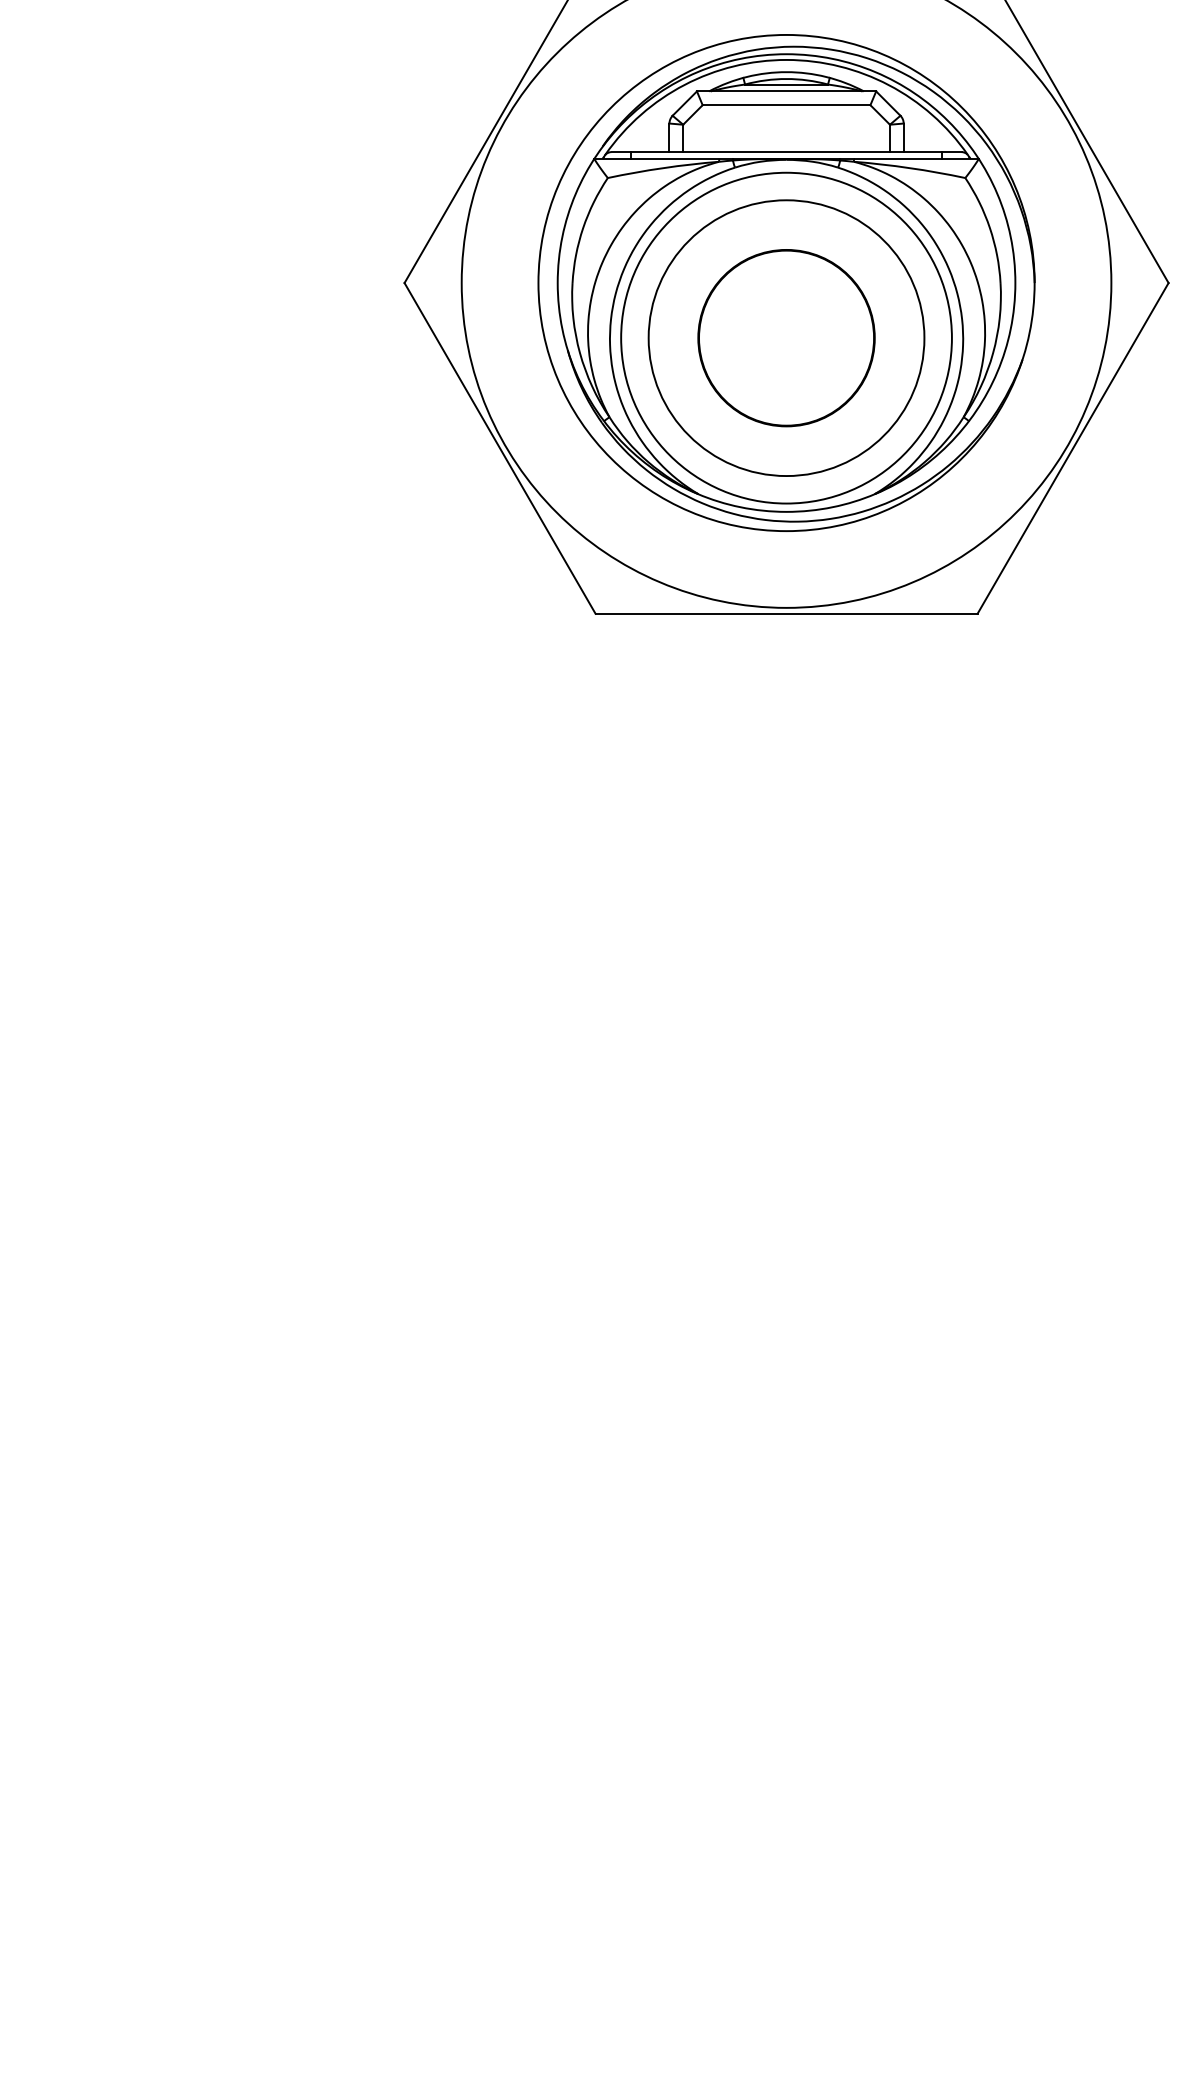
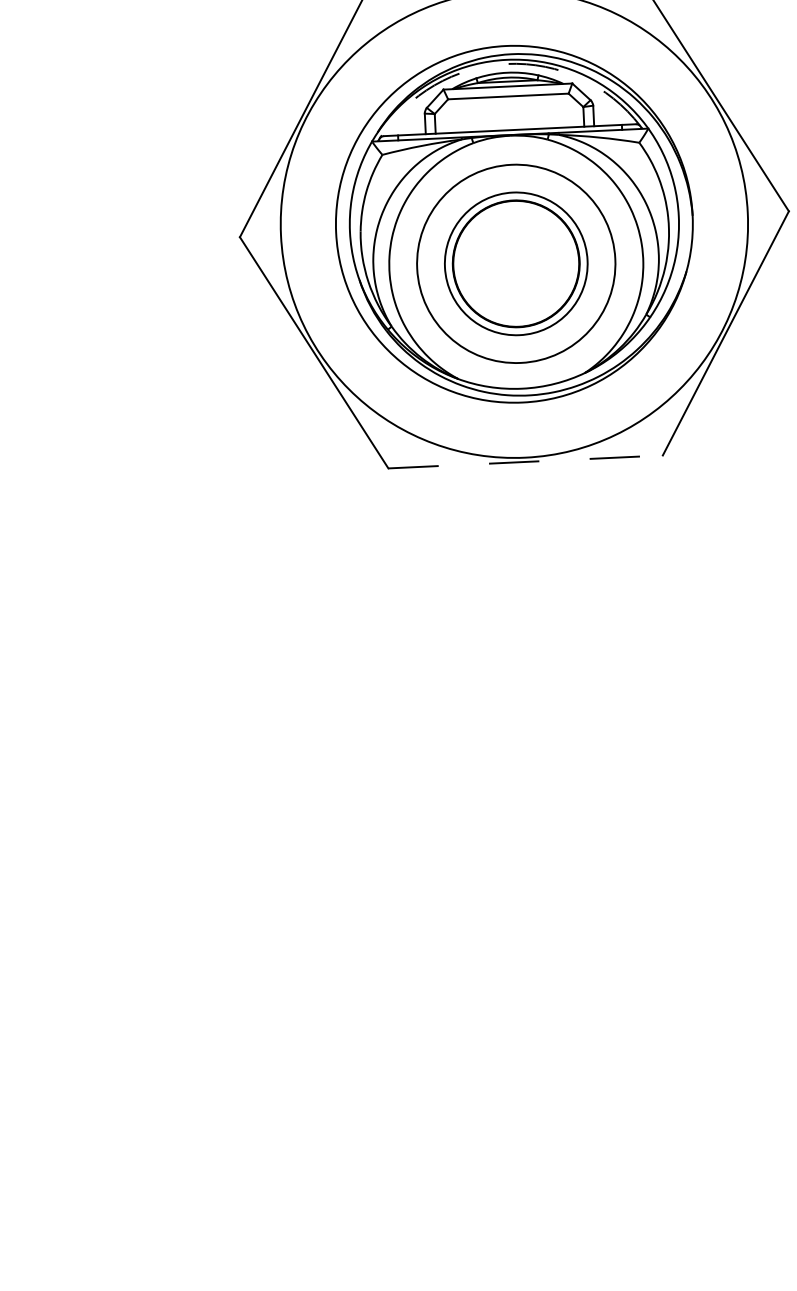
arc: (786, 59) -> (506, 63), solid -> dashed
circle: (786, 337) -> (516, 263), size x0.6
line: (786, 613) -> (525, 461), solid -> dashed

